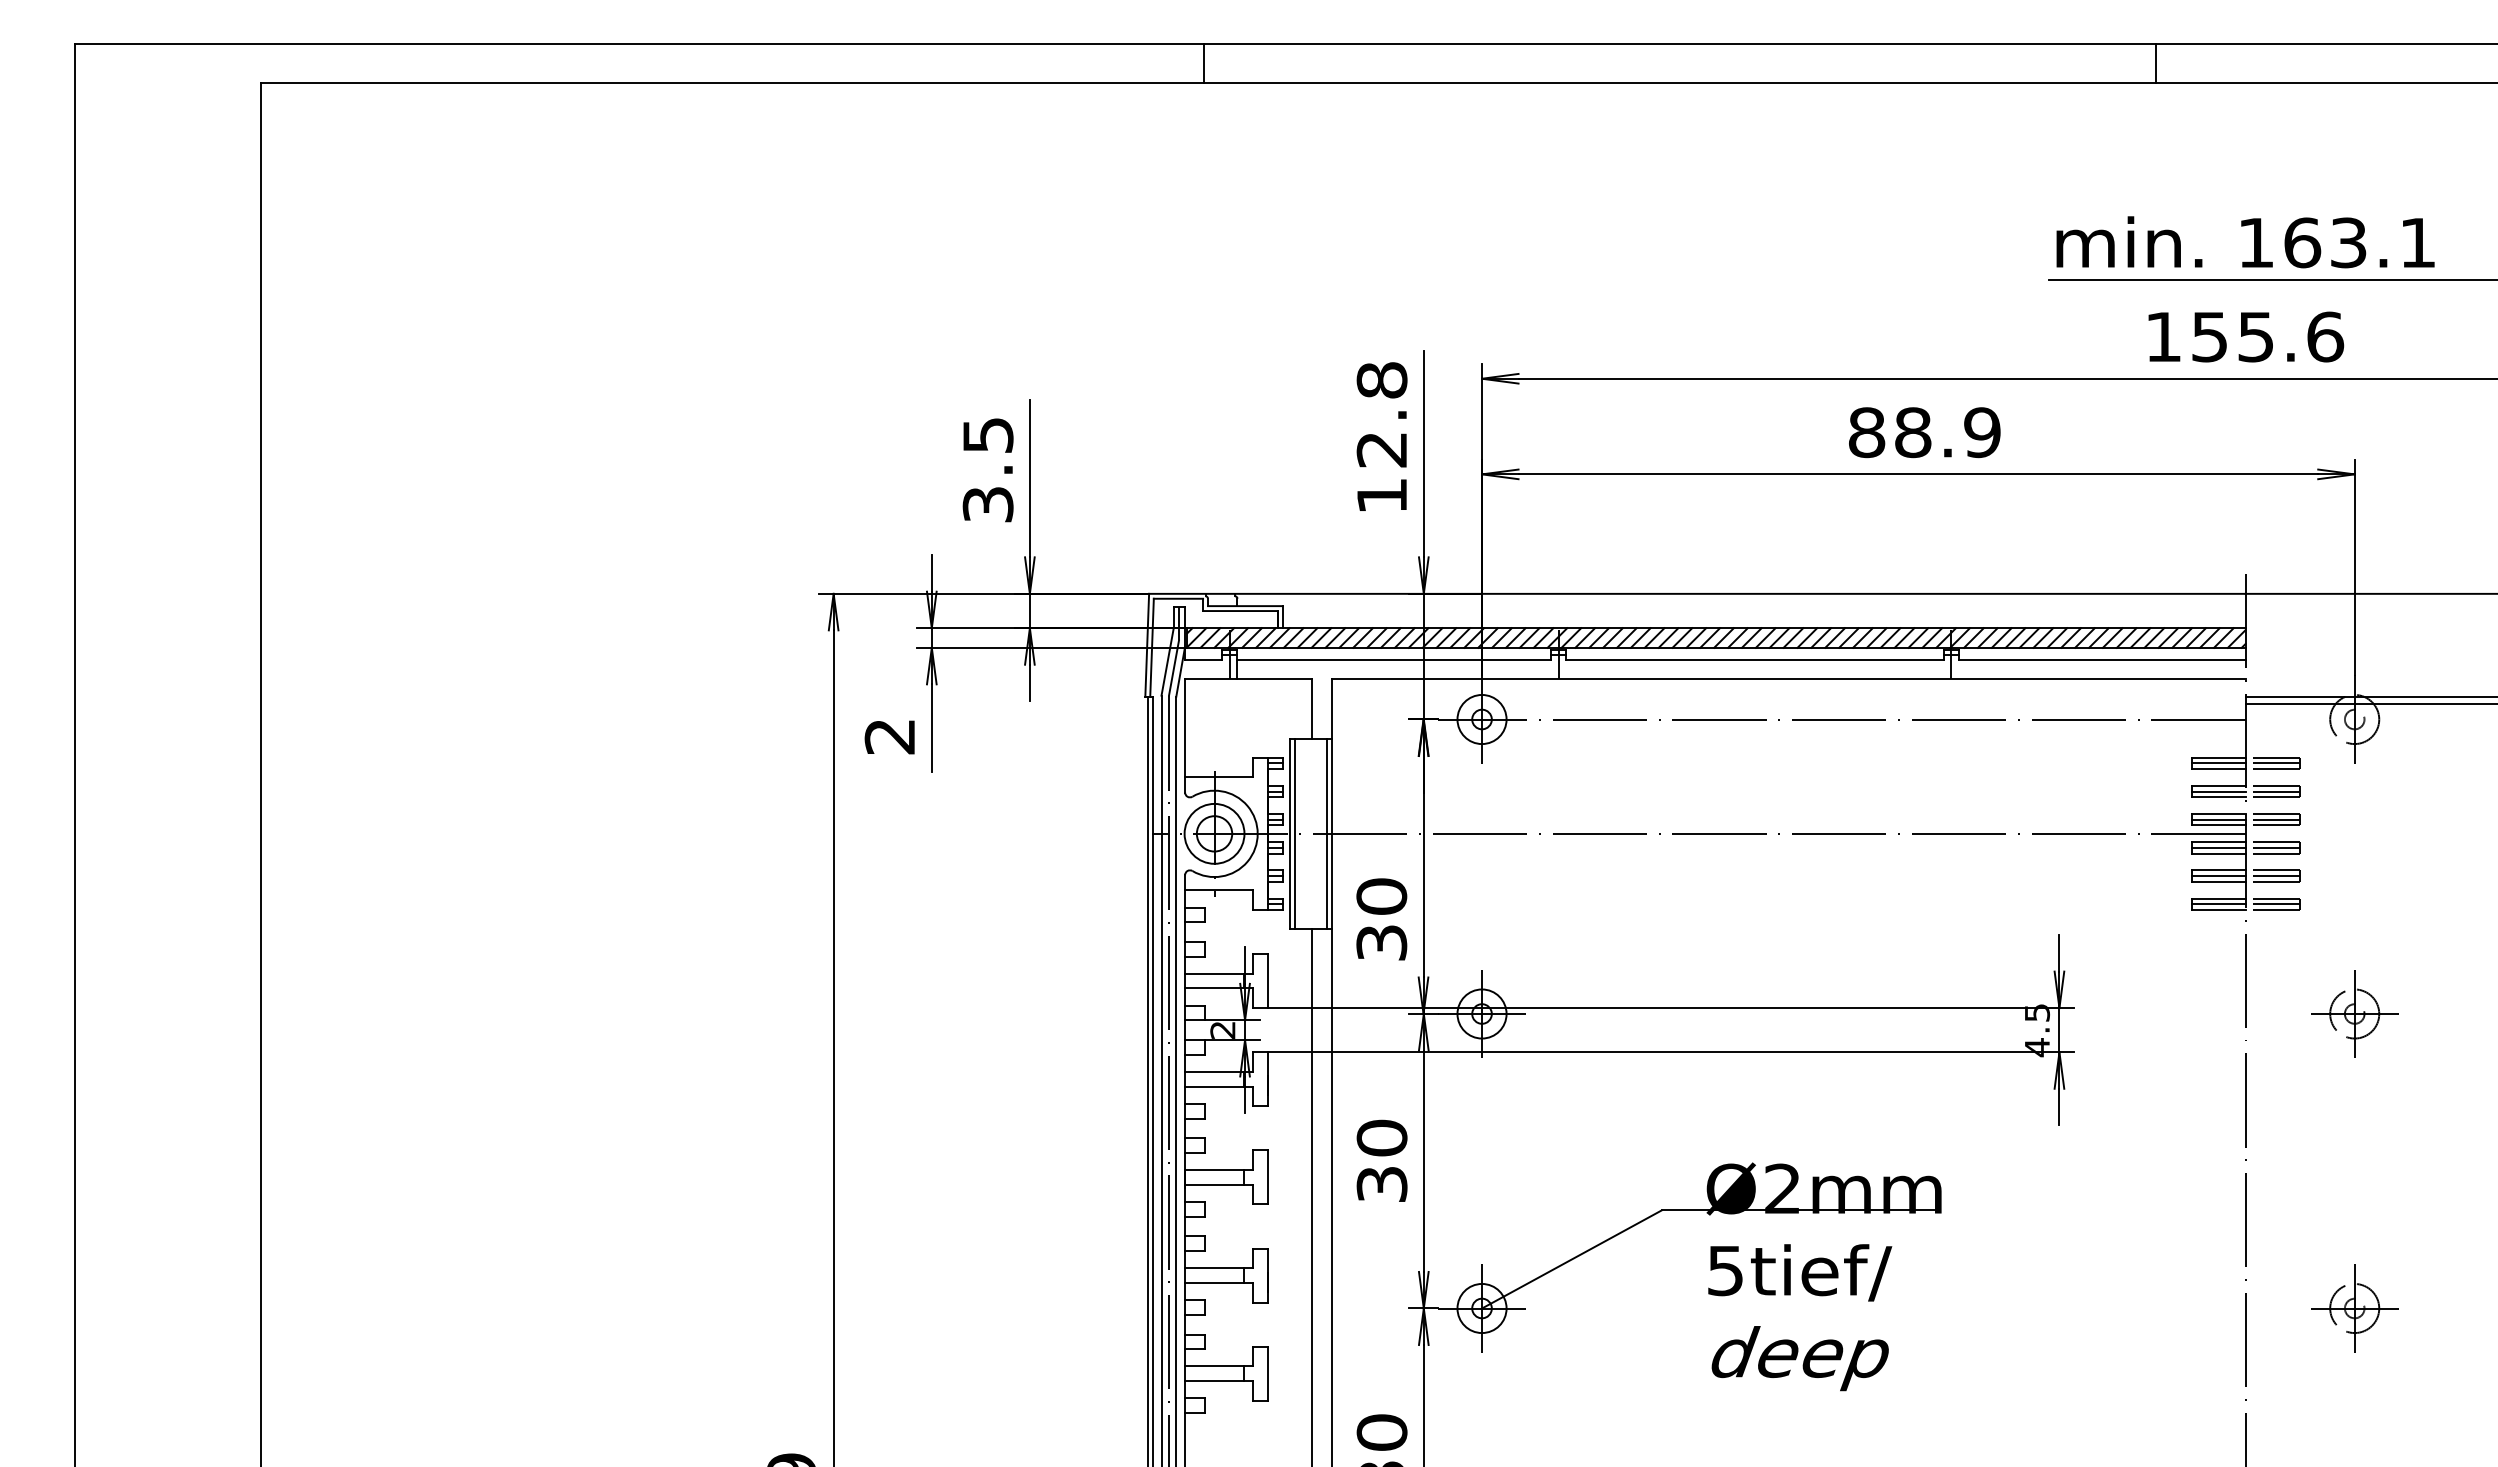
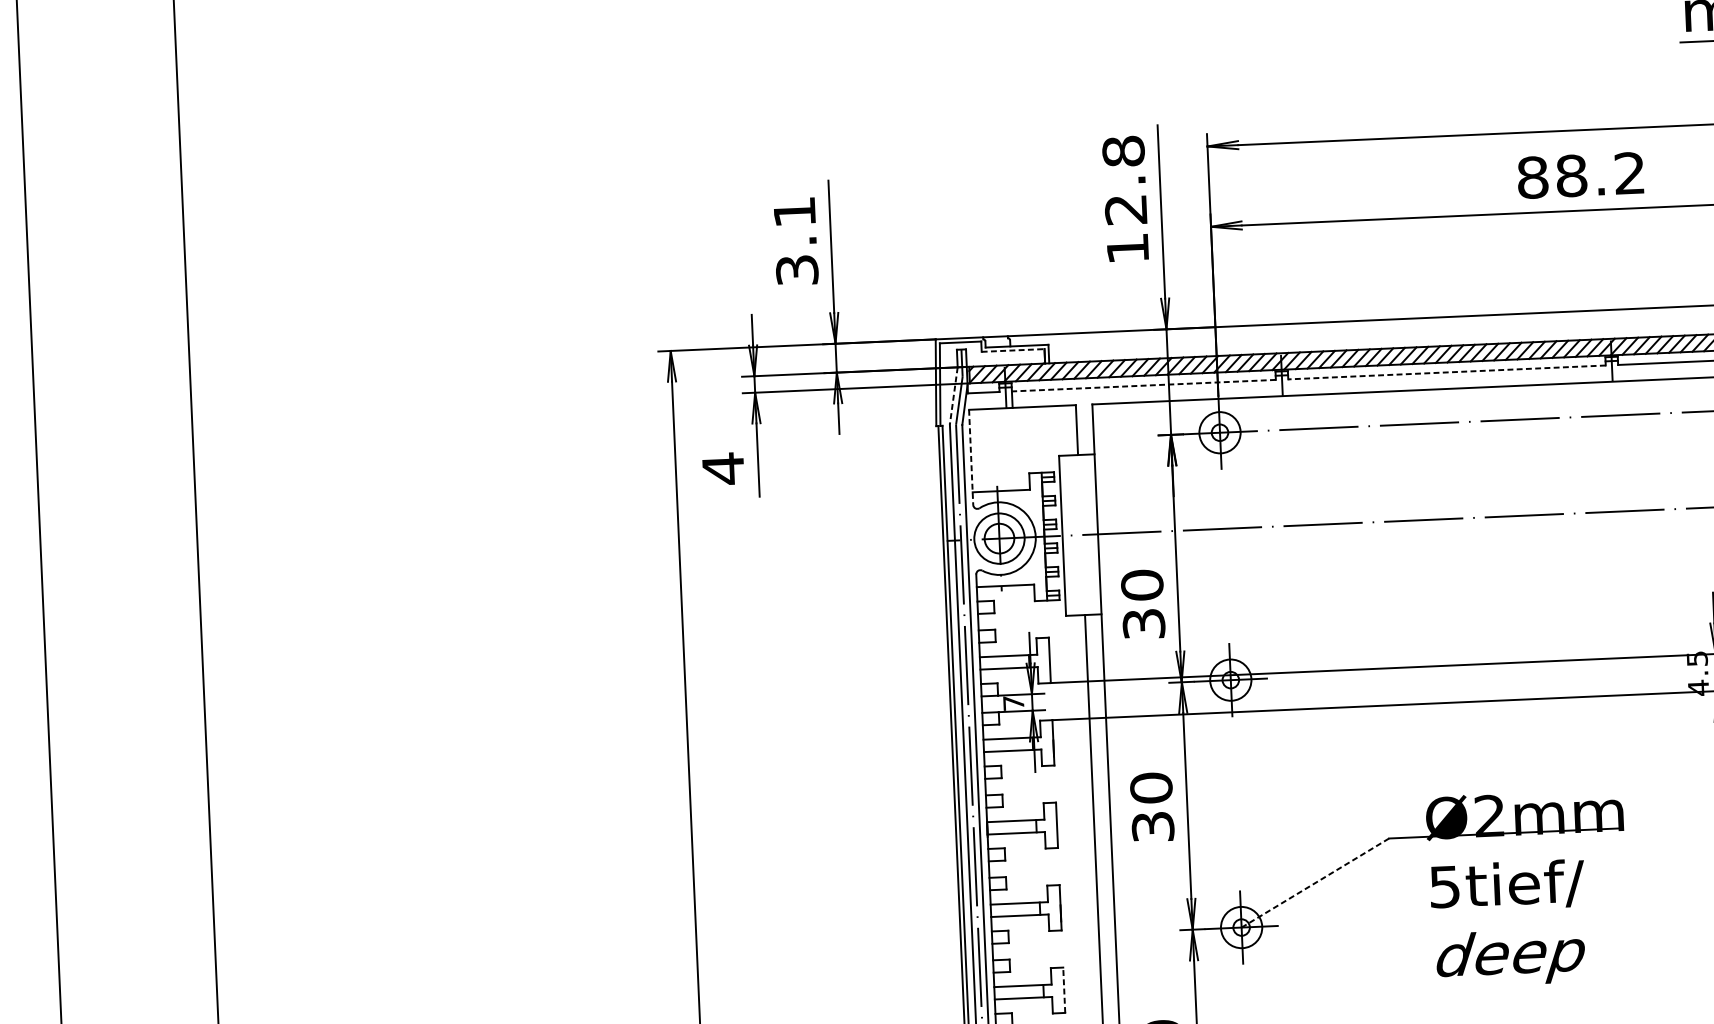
text: (1982, 432) -> (1629, 173), 88.9 -> 88.2
text: (988, 435) -> (794, 212), 3.5 -> 3.1
line: (1240, 611) -> (1013, 350), solid -> dashed
line: (1393, 659) -> (1143, 385), solid -> dashed
line: (1754, 659) -> (1446, 372), solid -> dashed
line: (1167, 662) -> (953, 396), solid -> dashed
line: (1185, 735) -> (971, 457), solid -> dashed
text: (889, 736) -> (722, 468), 2 -> 4
line: (1294, 833) -> (1066, 535), removed
line: (1326, 833) -> (1093, 534), removed
text: (1222, 1029) -> (1013, 702), 2 -> 7
line: (1571, 1259) -> (1314, 883), solid -> dashed
line: (1268, 1373) -> (1064, 990), solid -> dashed

